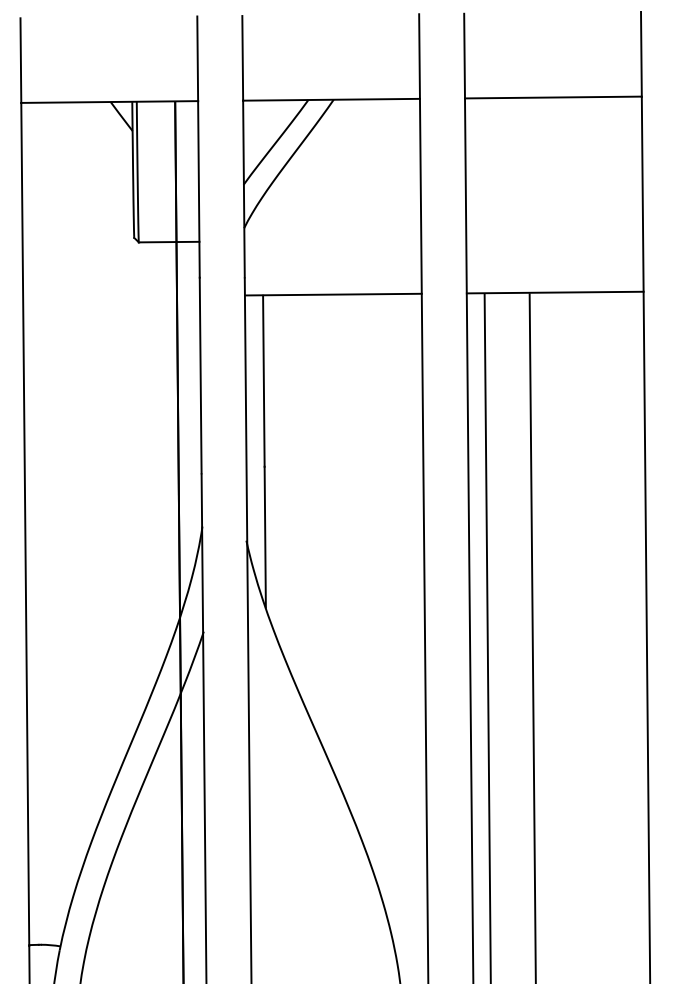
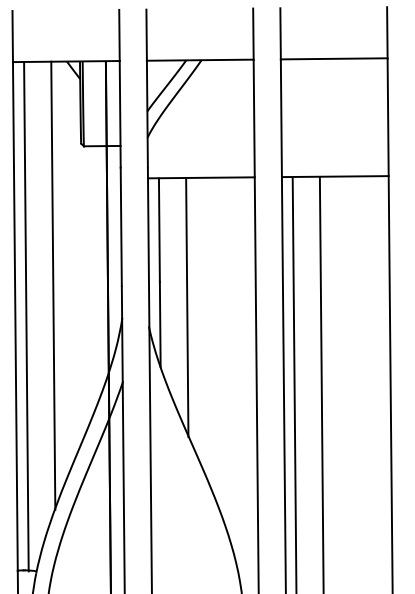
line: (88, 472) -> (53, 285), added
line: (310, 509) -> (187, 307), added
line: (43, 524) -> (26, 316), added

